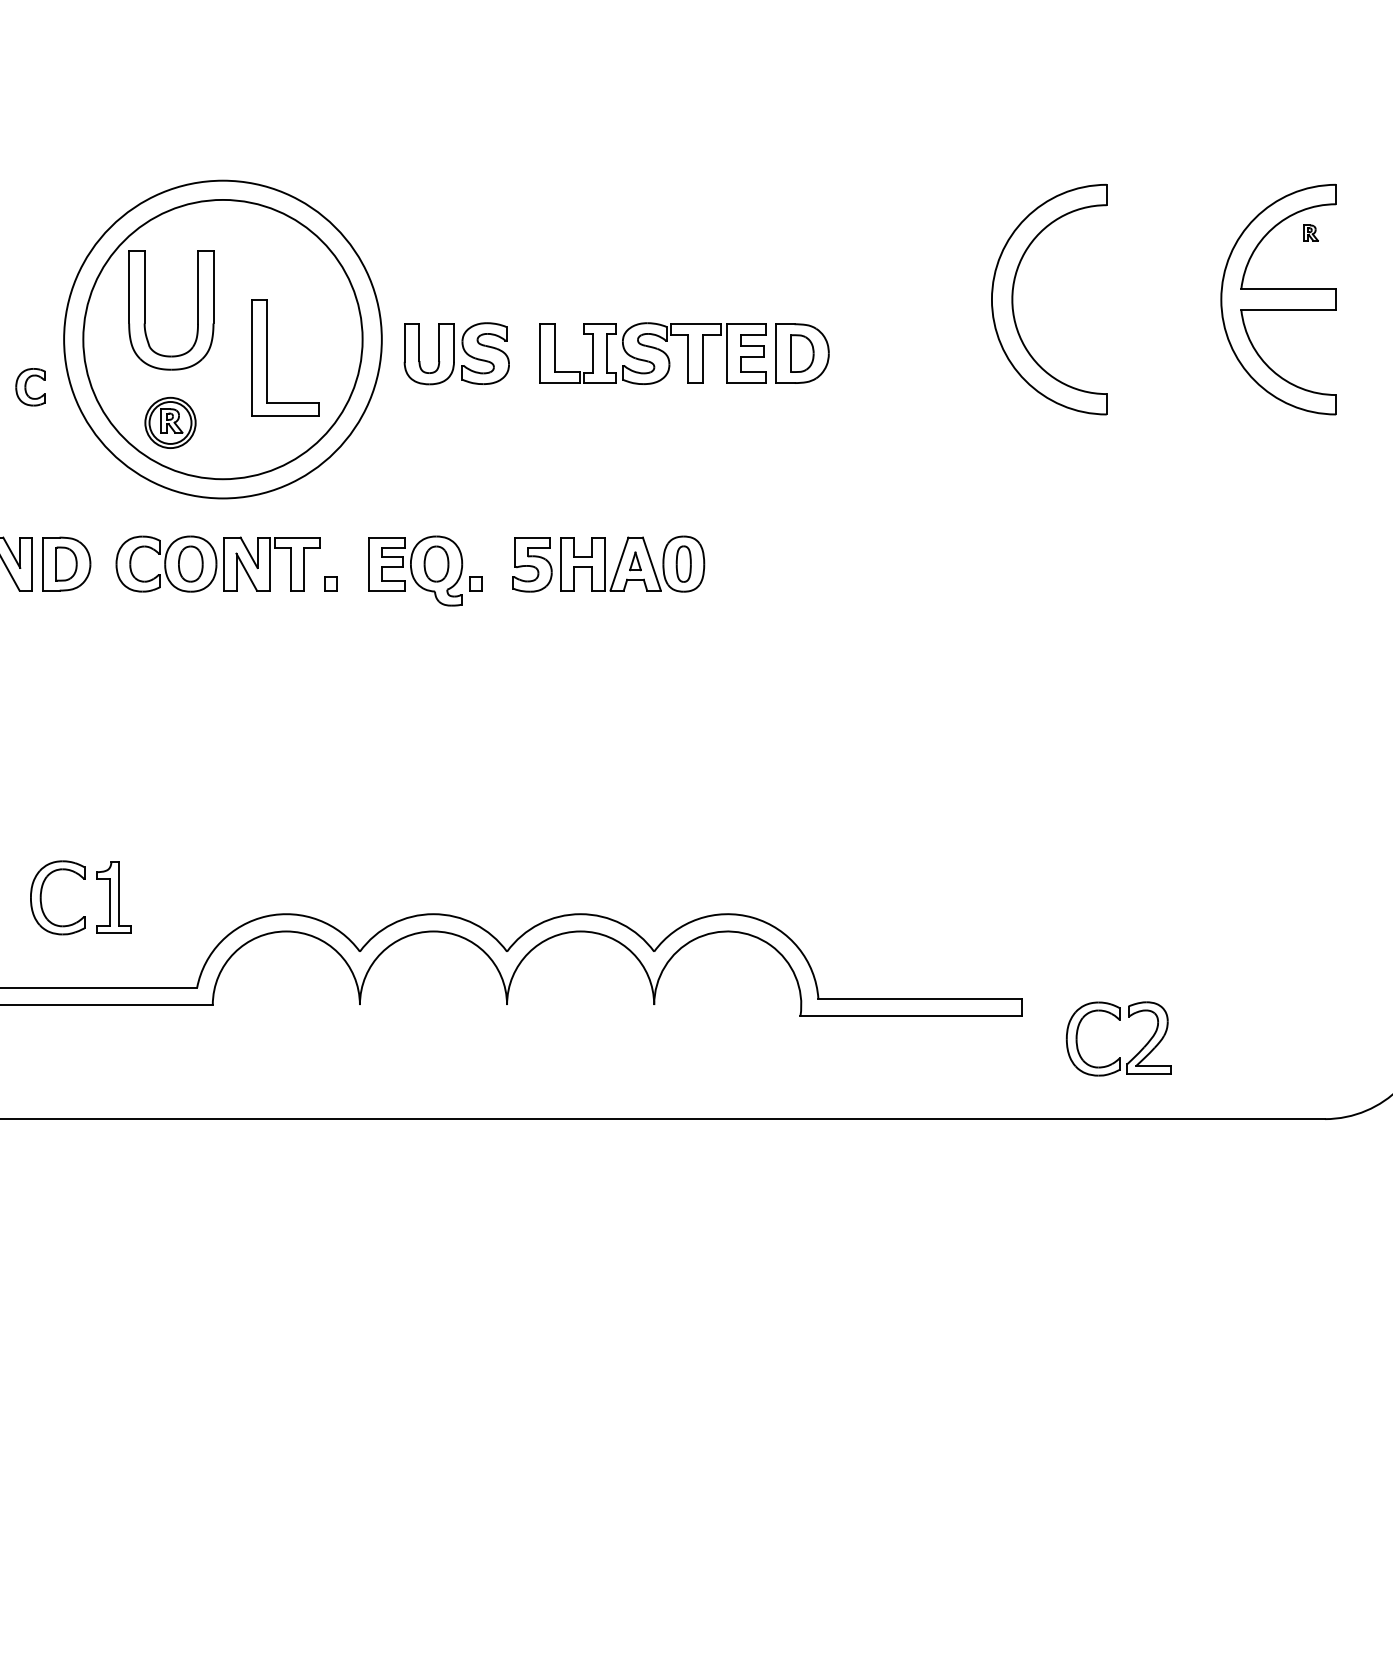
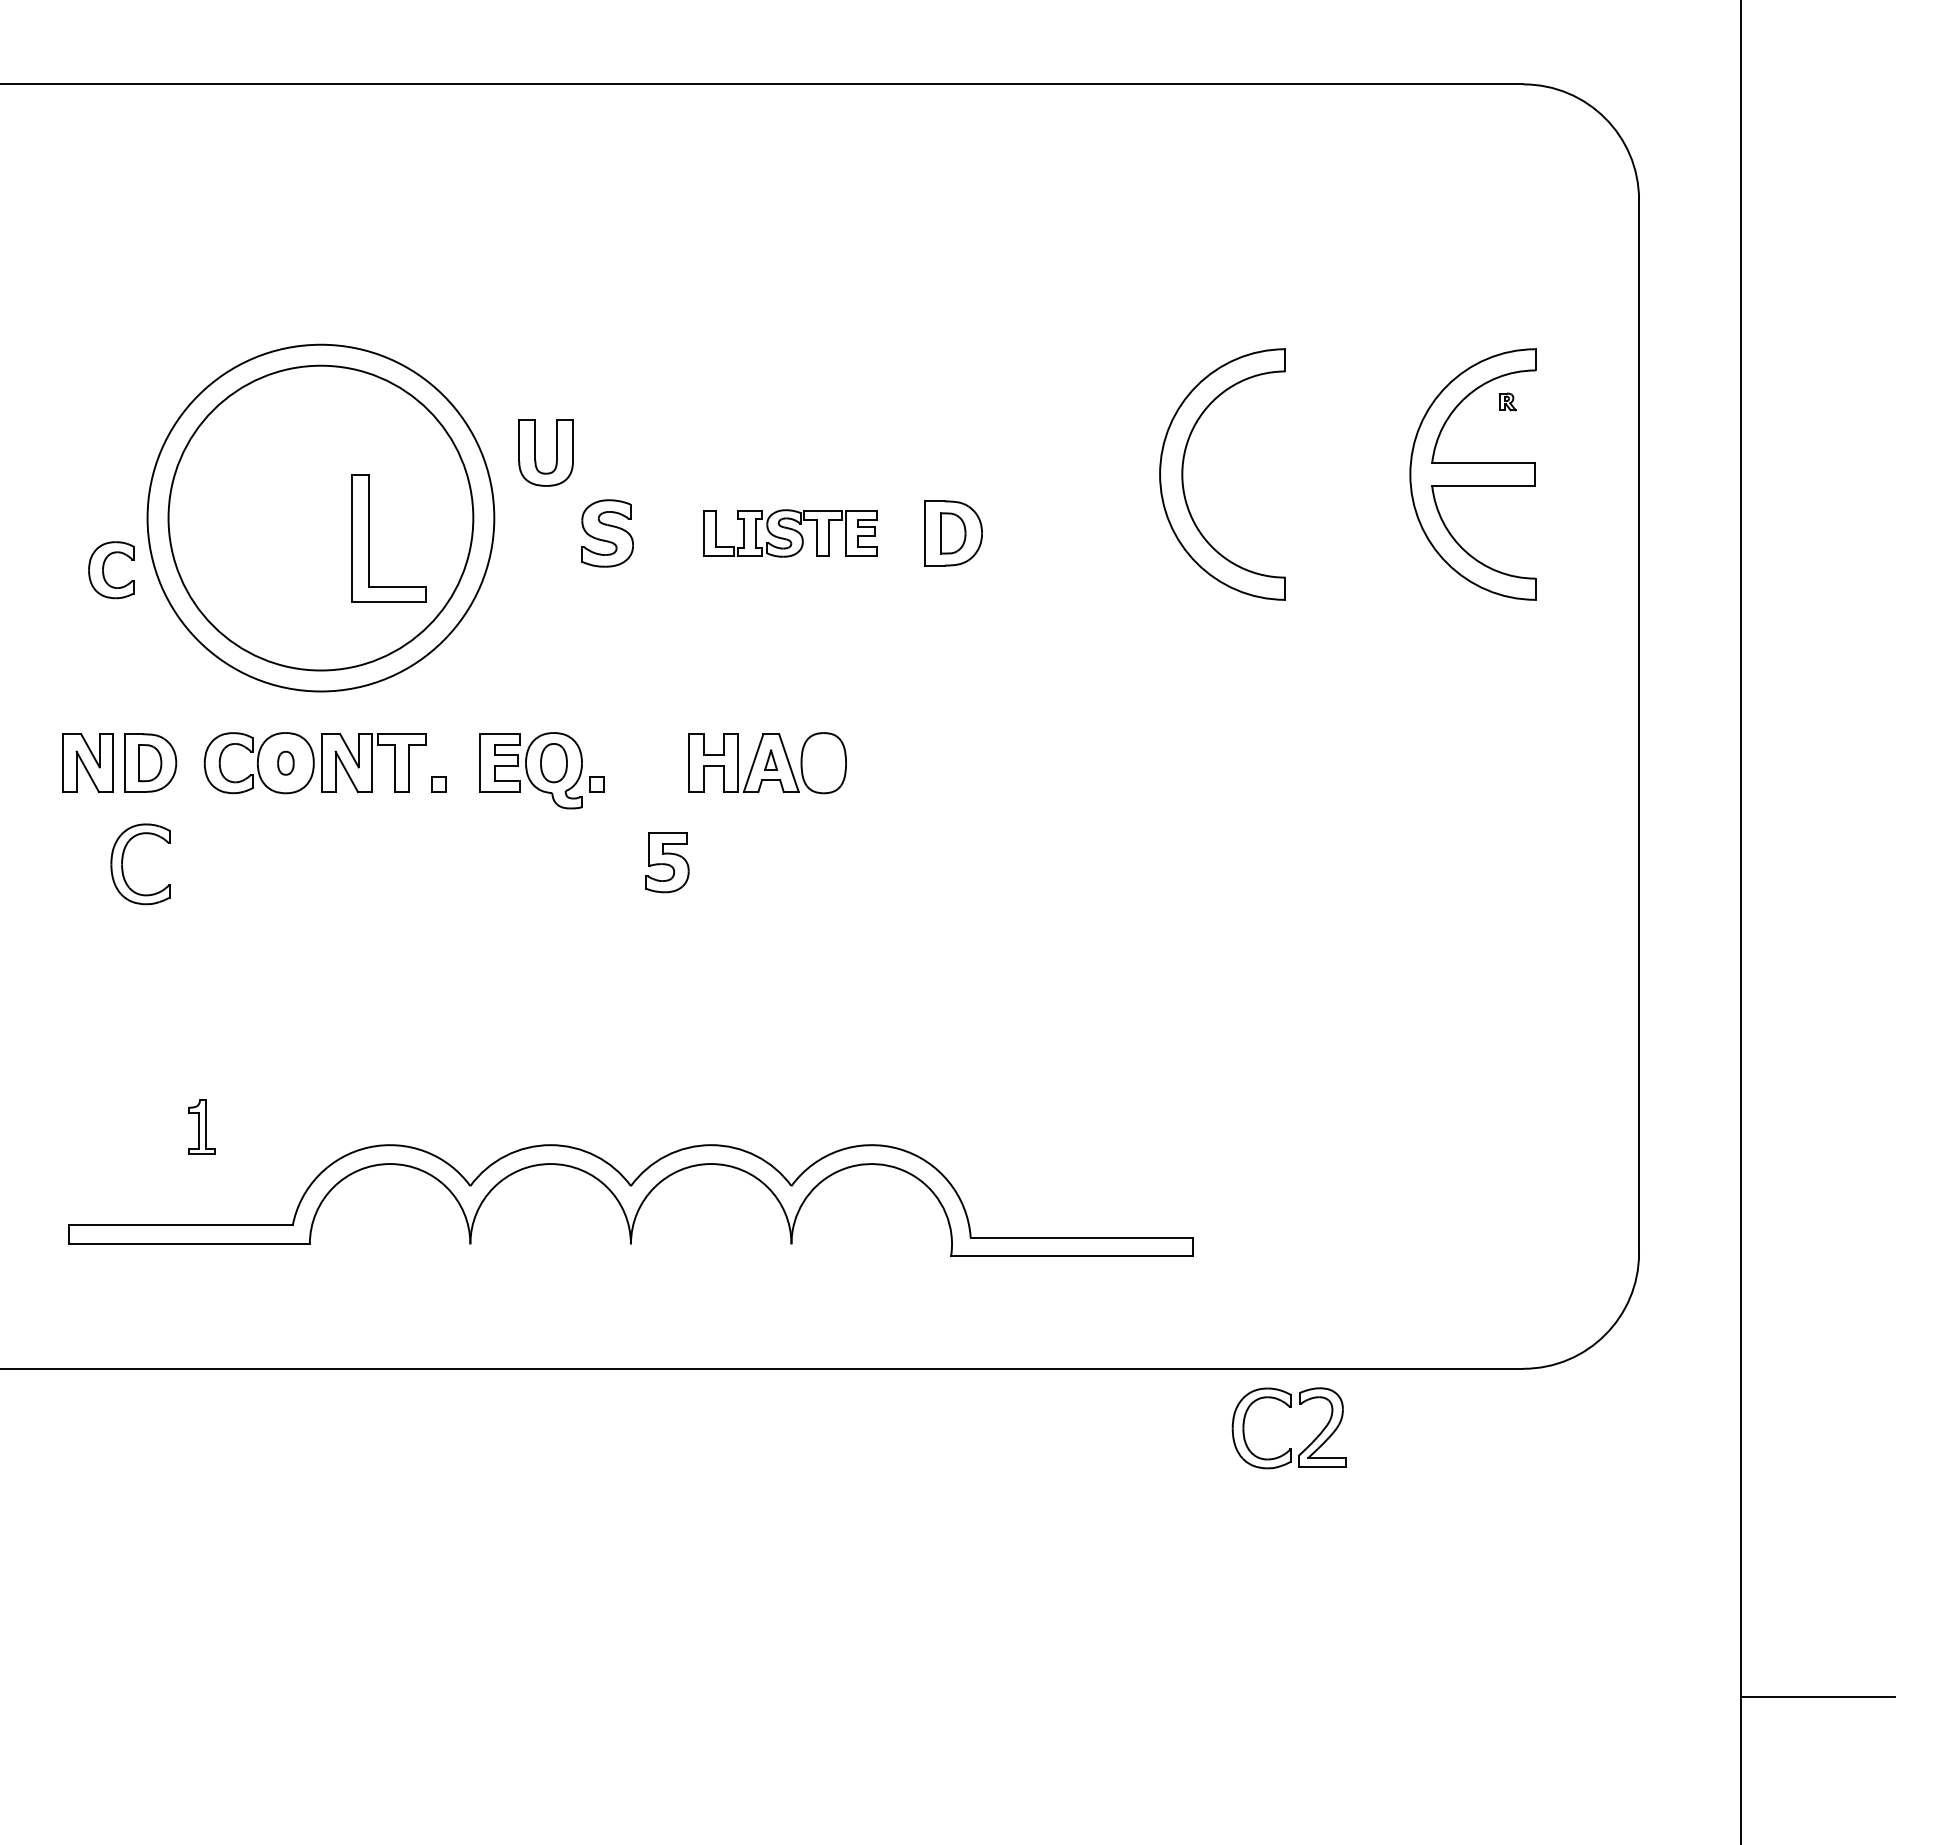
part: (144, 309) -> (235, 485), removed
part: (419, 353) -> (535, 452), moved
part: (653, 353) -> (790, 533), size x0.7
part: (30, 386) -> (110, 569), size x1.4
part: (170, 422) -> (263, 608), removed
part: (683, 563) -> (823, 762), removed
part: (190, 564) -> (285, 763), size x0.6
part: (532, 564) -> (667, 862), moved
part: (42, 894) -> (123, 860), moved
part: (113, 898) -> (201, 1127), size x0.7
part: (1118, 1057) -> (1289, 1448), moved

